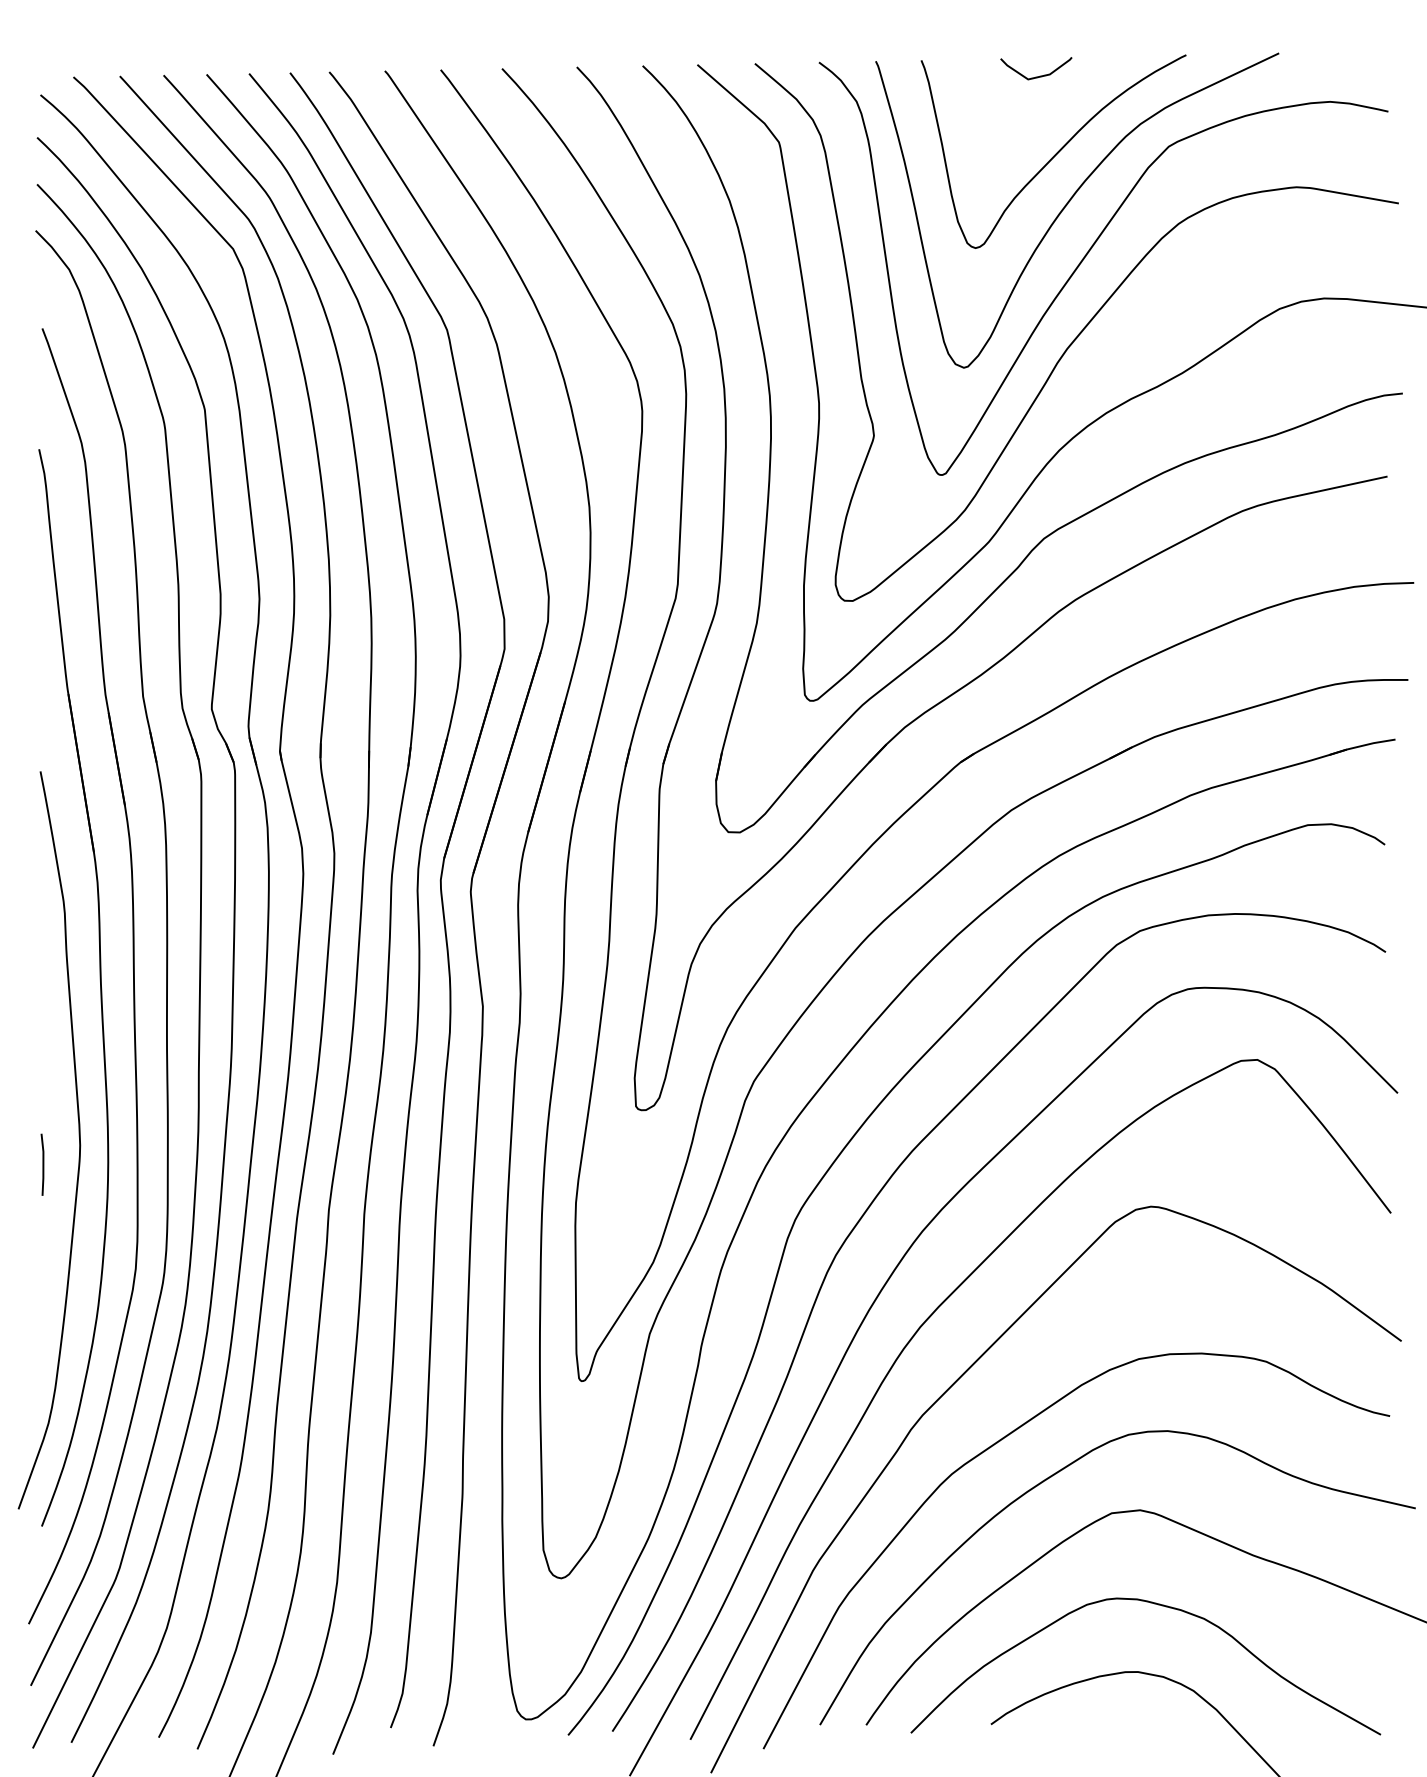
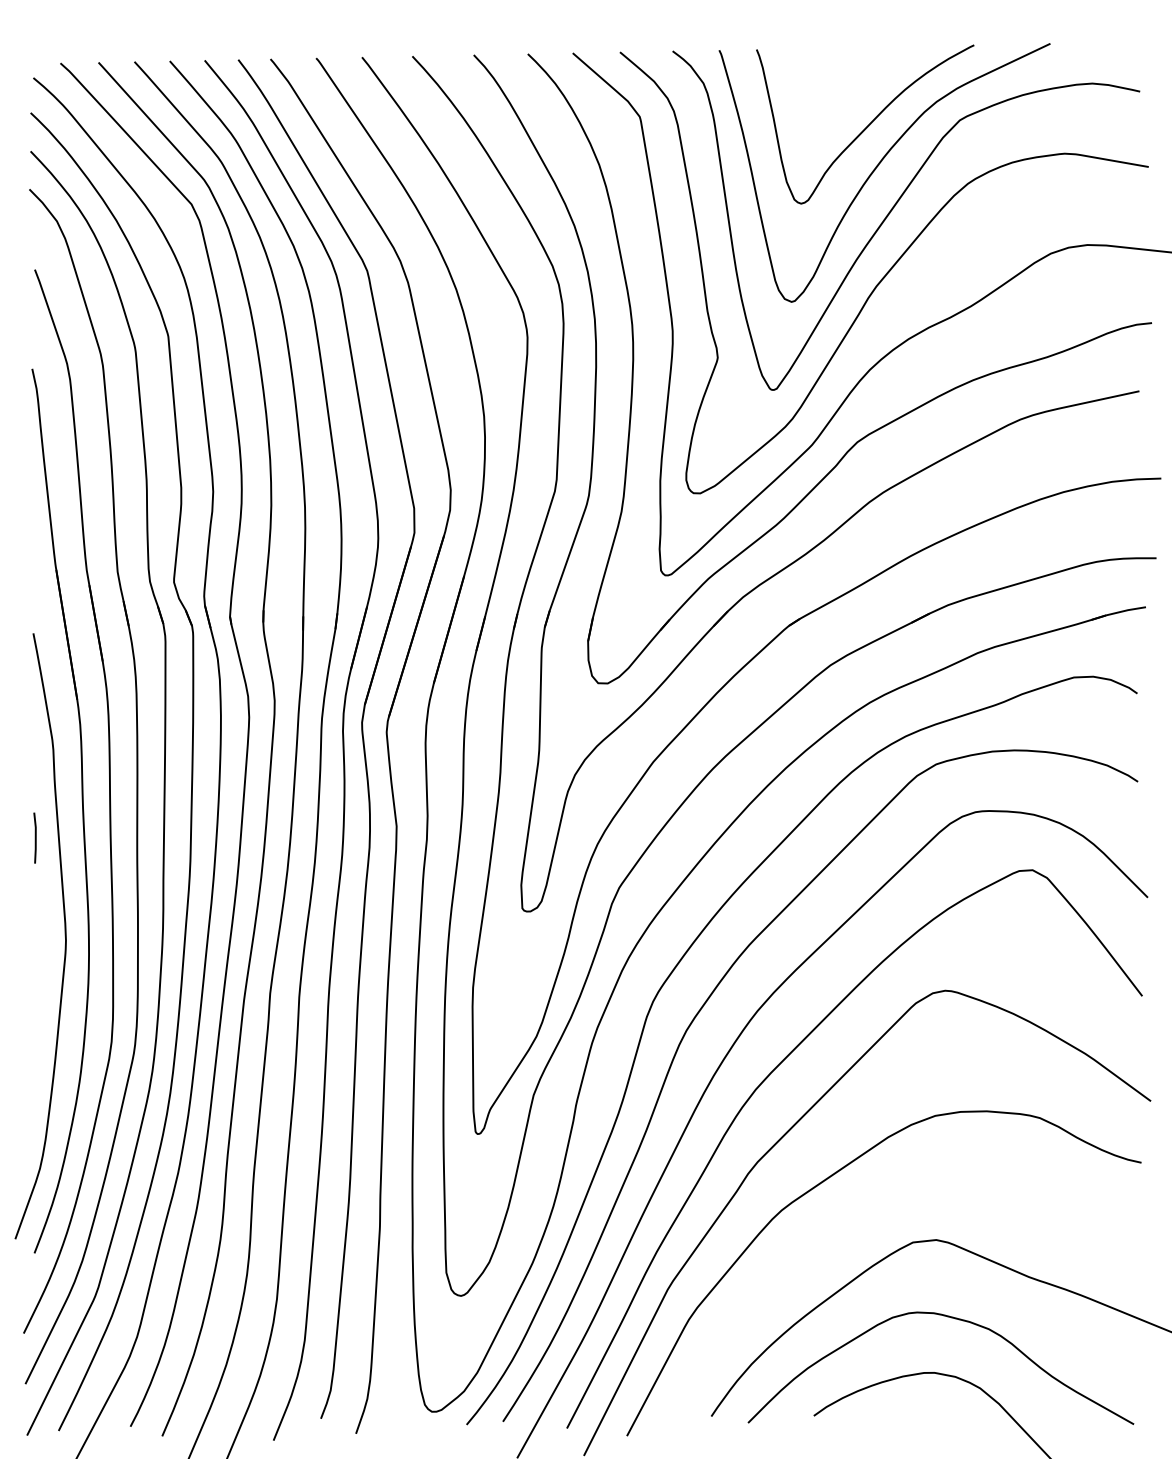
curve: (1036, 76) -> (851, 62), removed
line: (42, 1164) -> (35, 837), moved
curve: (1056, 1474) -> (867, 1210), removed

